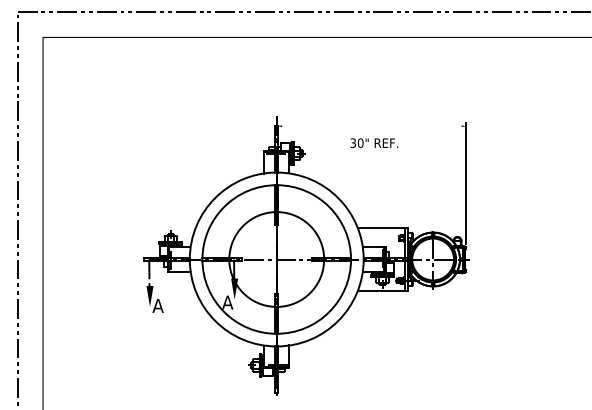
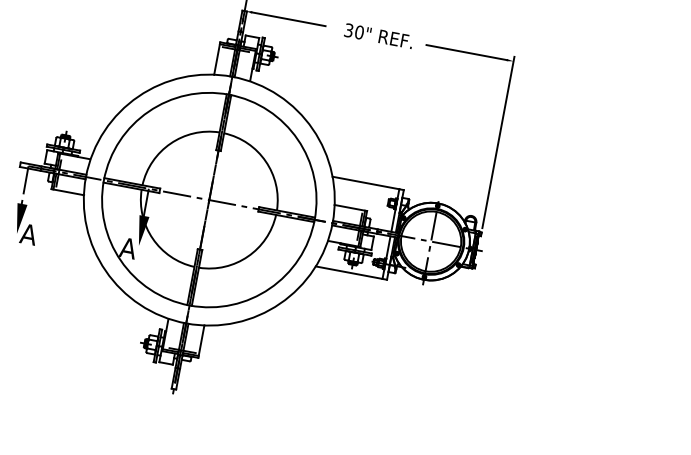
line: (307, 126) -> (288, 19), added
line: (432, 126) -> (465, 52), added
text: (374, 142) -> (379, 35), moved

